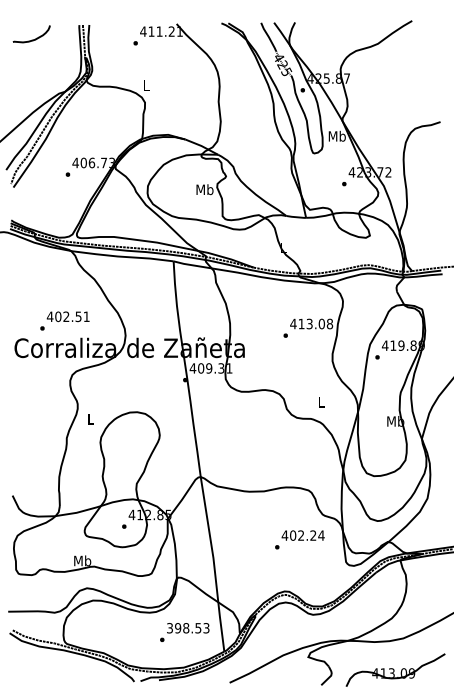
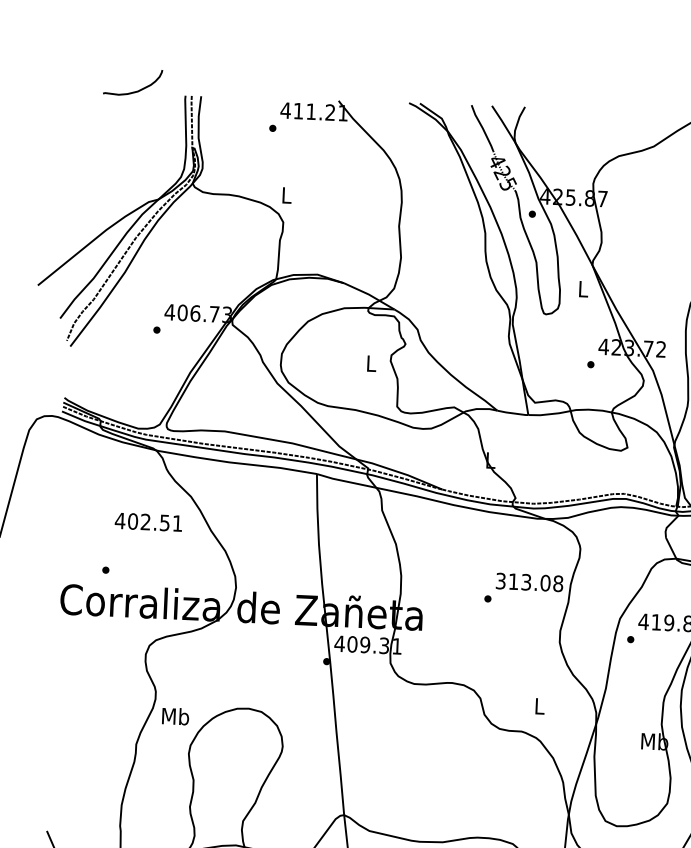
curve: (31, 39) -> (132, 90), moved
text: (336, 135) -> (582, 287), Mb -> L
text: (204, 189) -> (370, 363), Mb -> L
text: (67, 316) -> (147, 521), moved
text: (293, 323) -> (500, 580), 413.08 -> 313.08
text: (90, 418) -> (174, 715), L -> Mb

